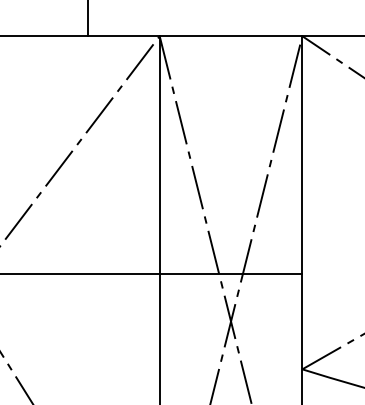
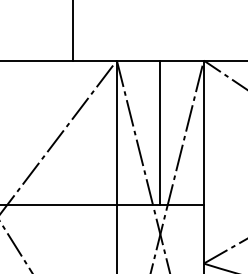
line: (231, 154) -> (160, 132), added

